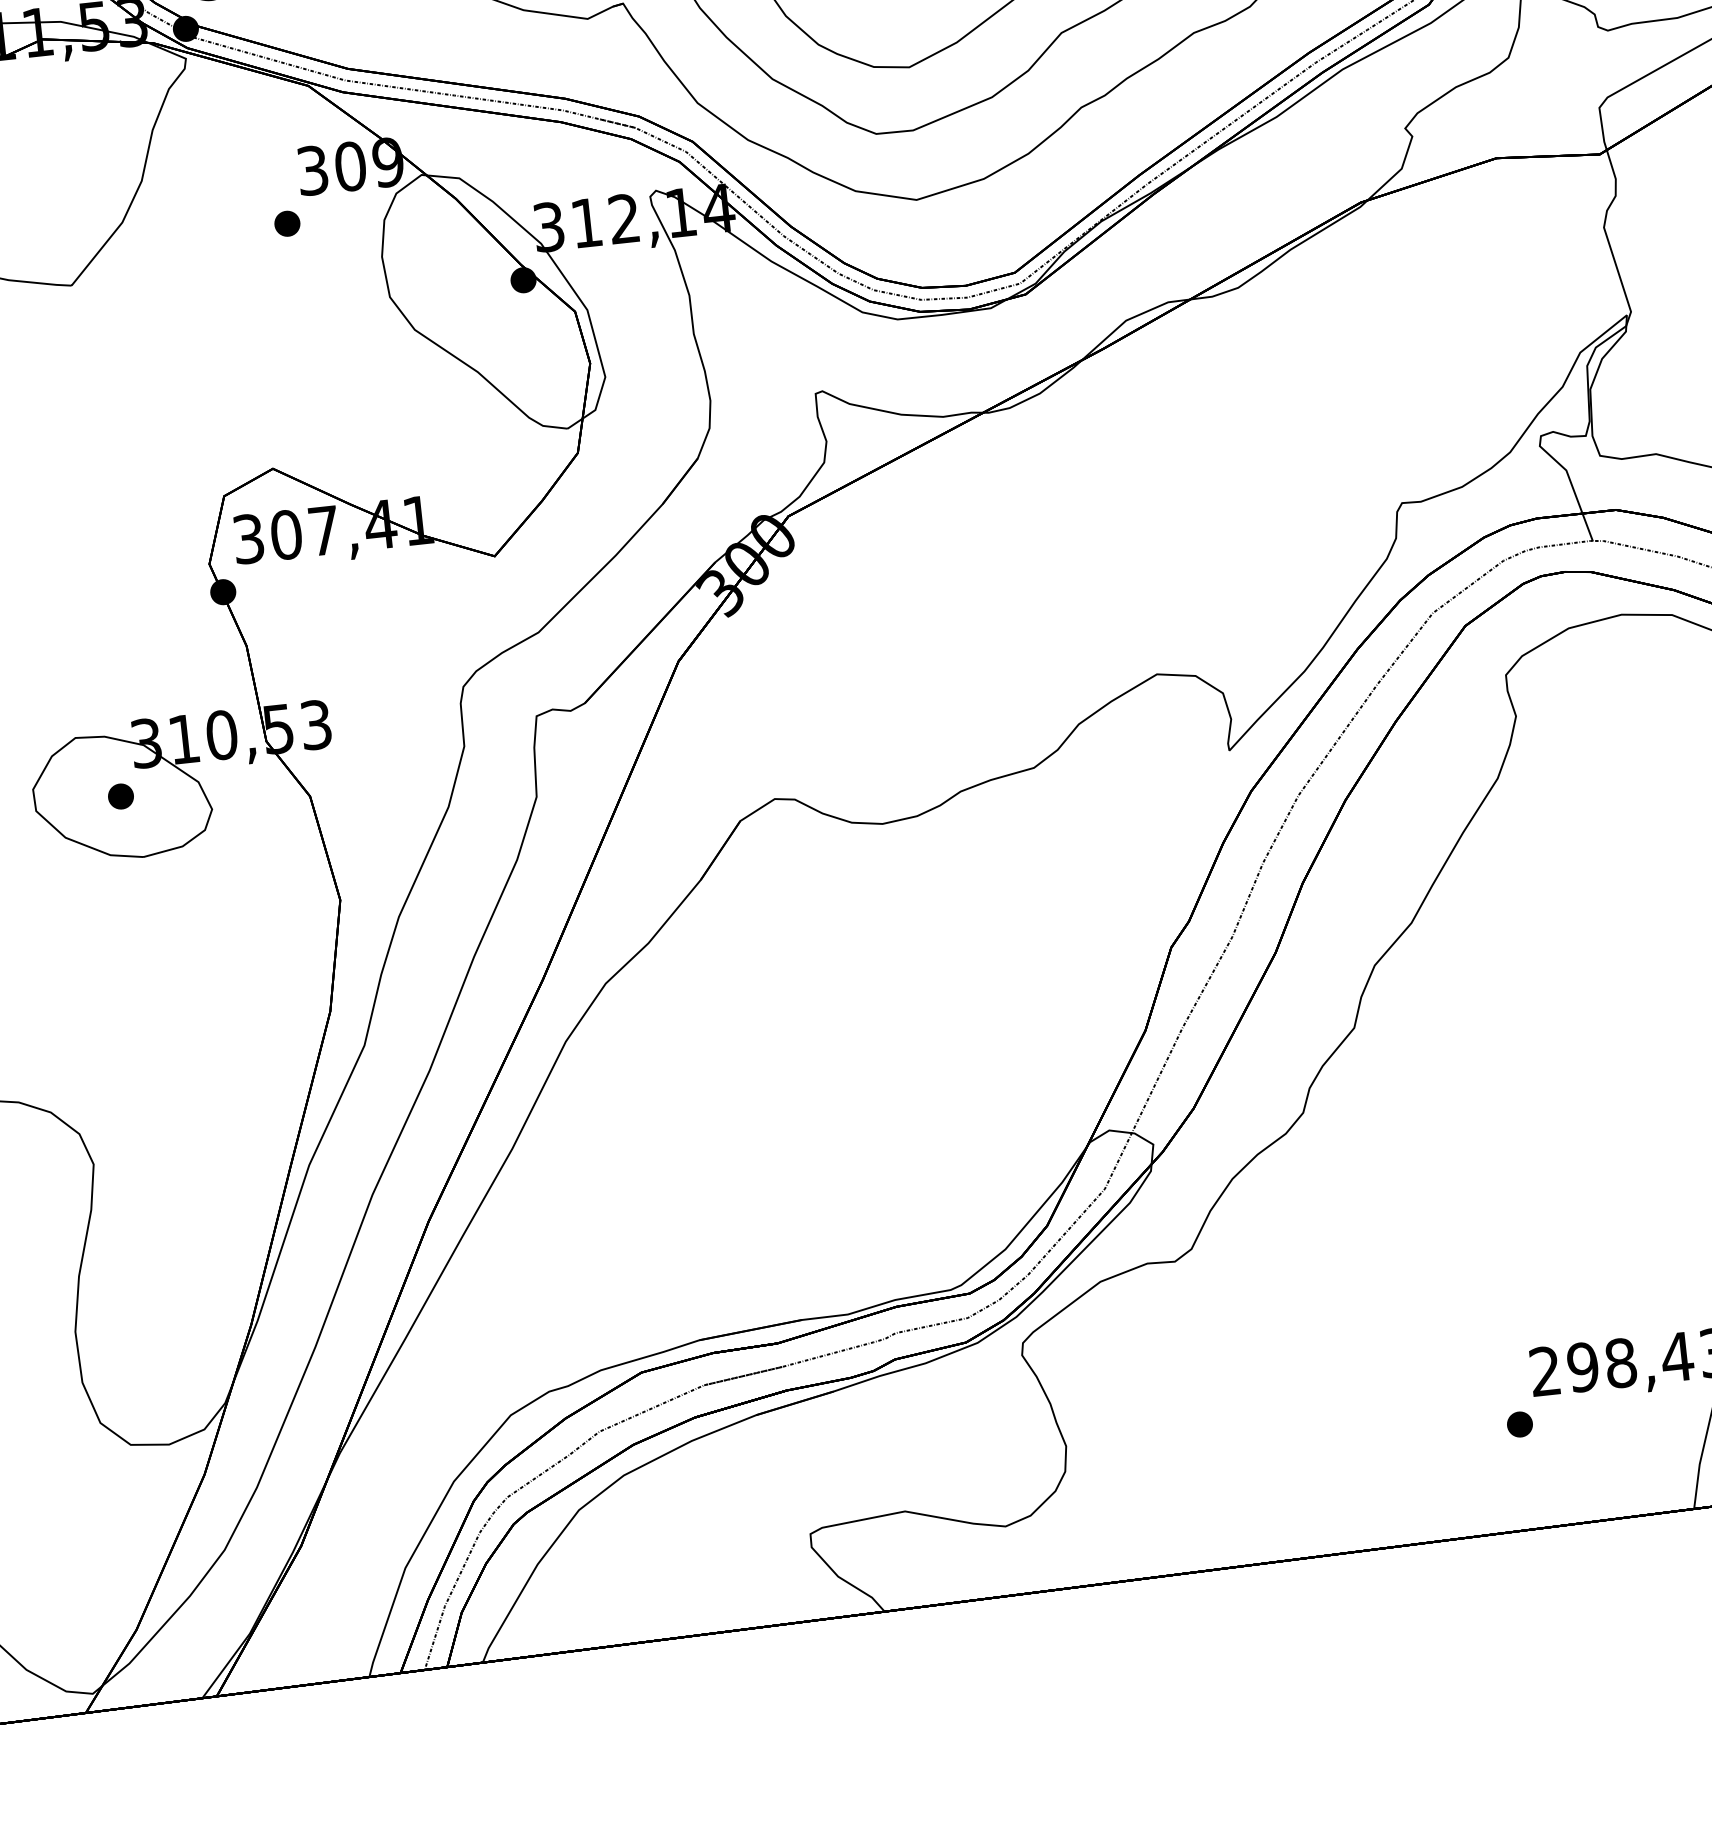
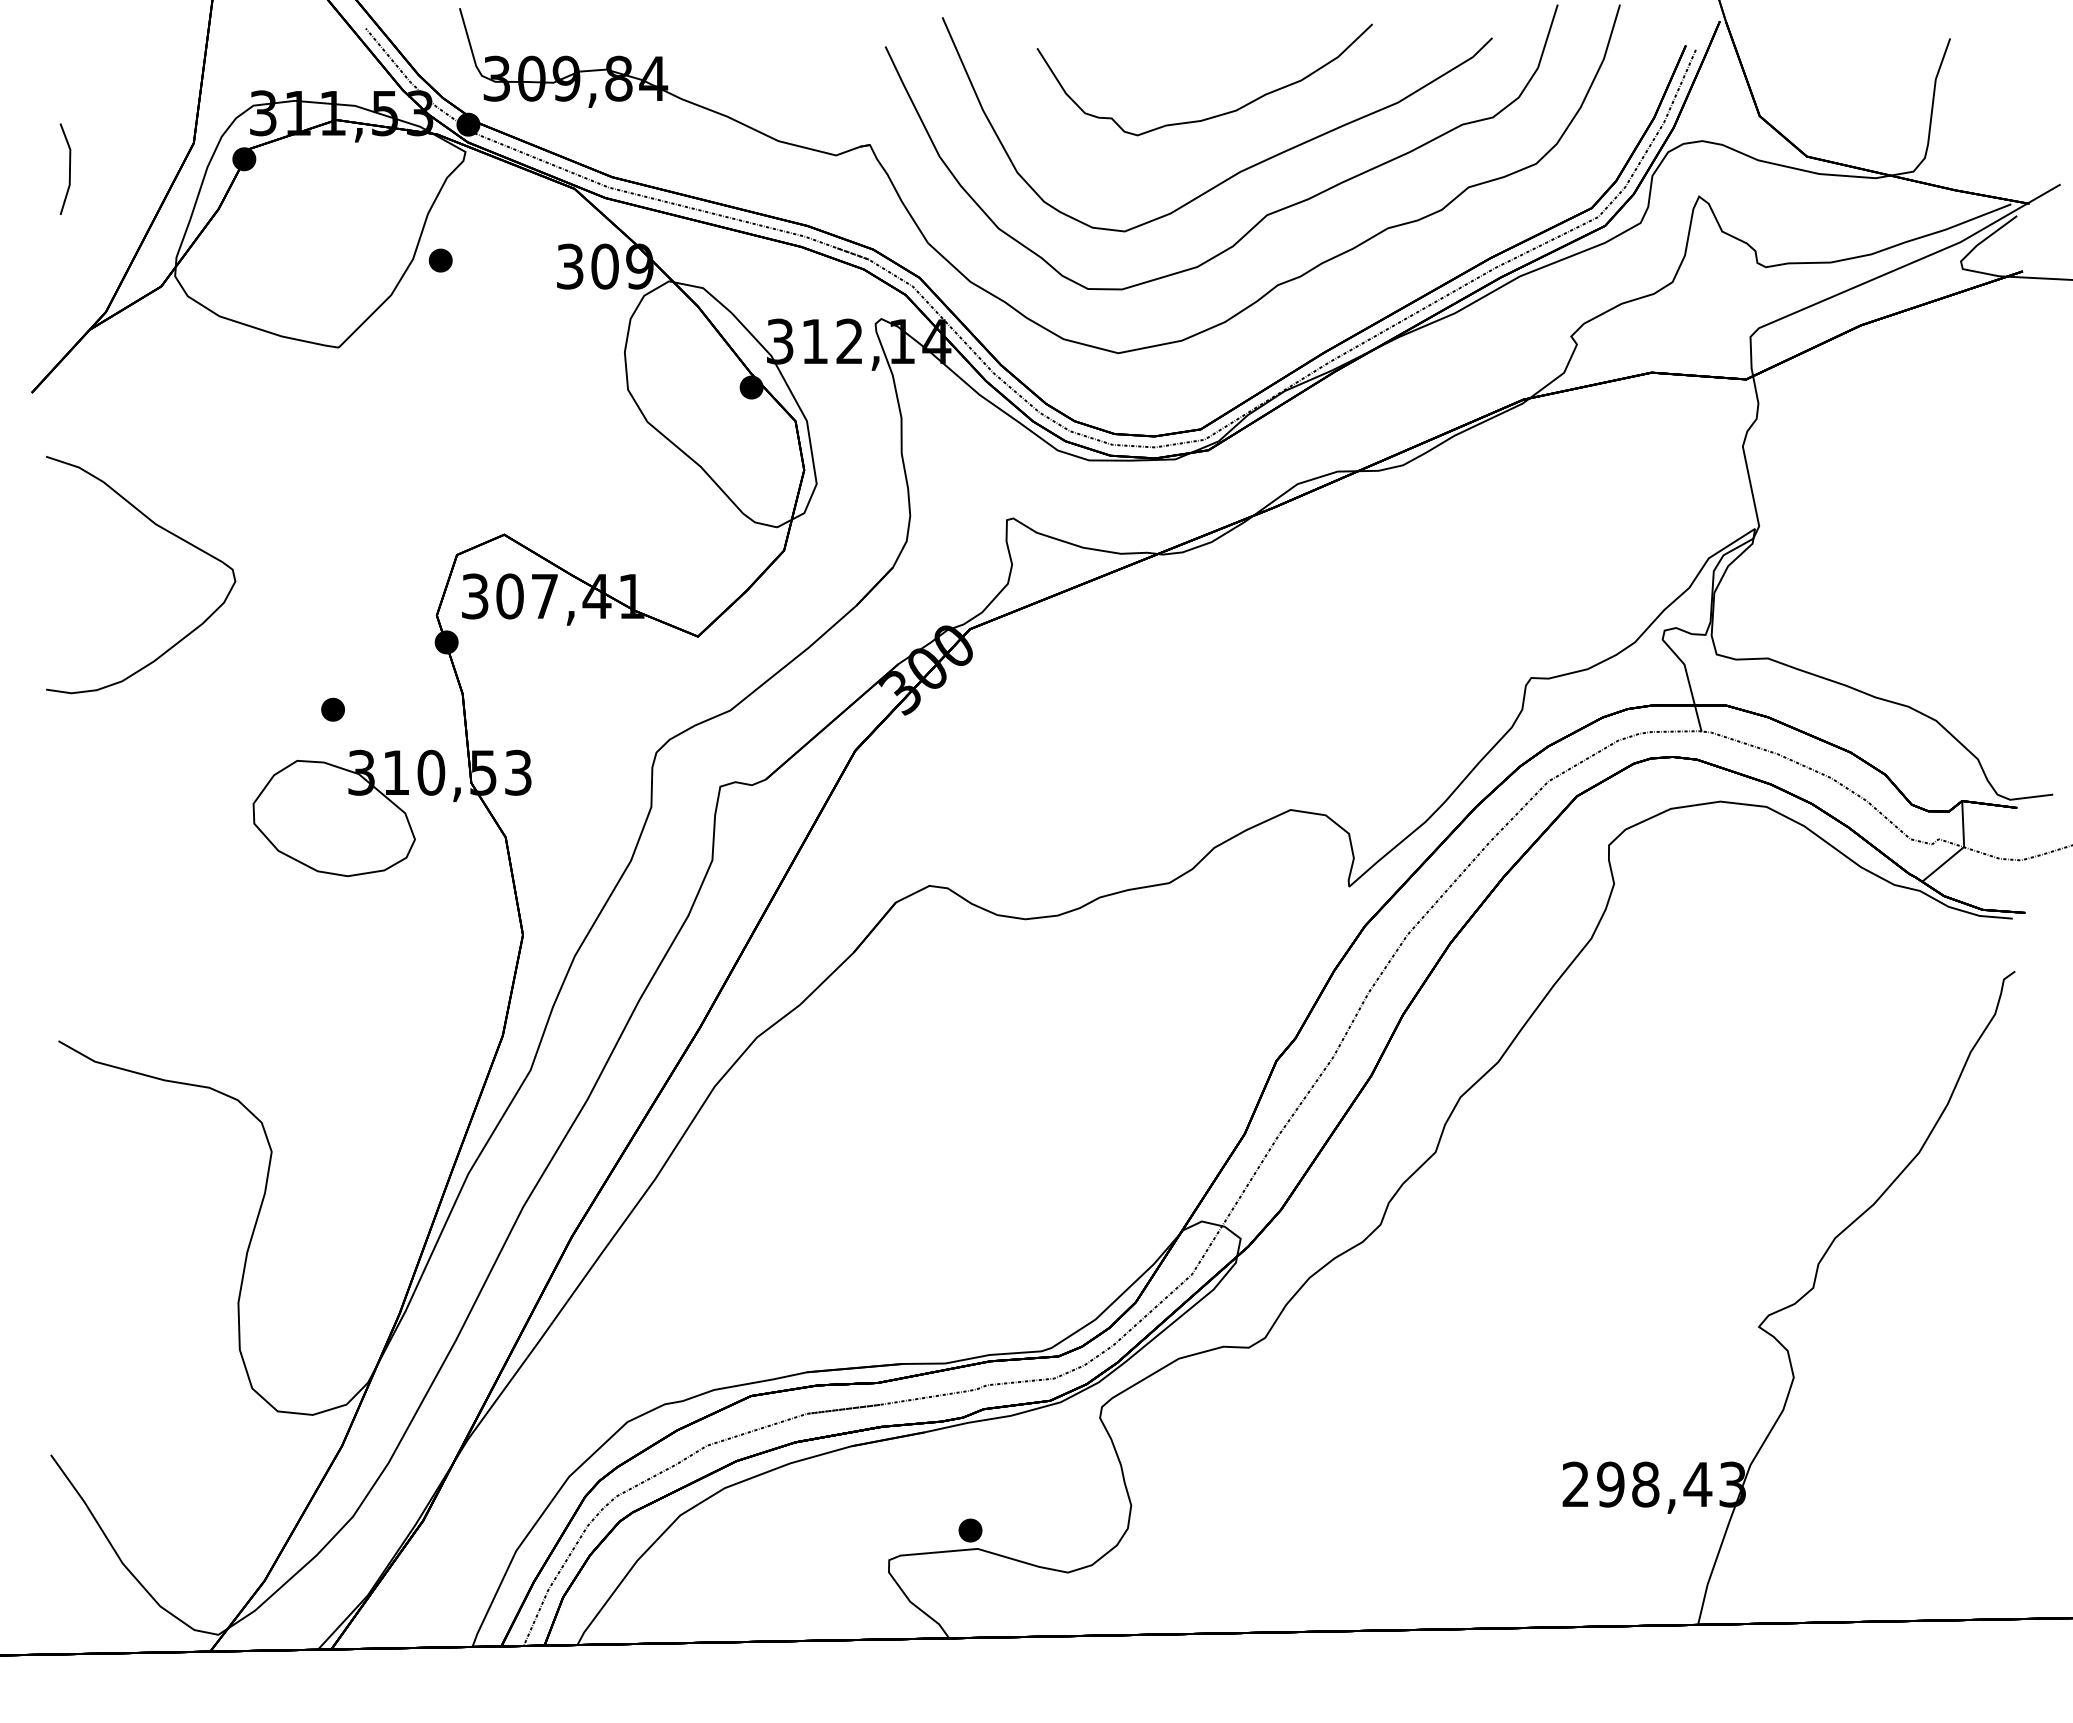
part: (287, 223) -> (440, 260), moved
part: (120, 796) -> (332, 709), moved
part: (1519, 1424) -> (970, 1530), moved

